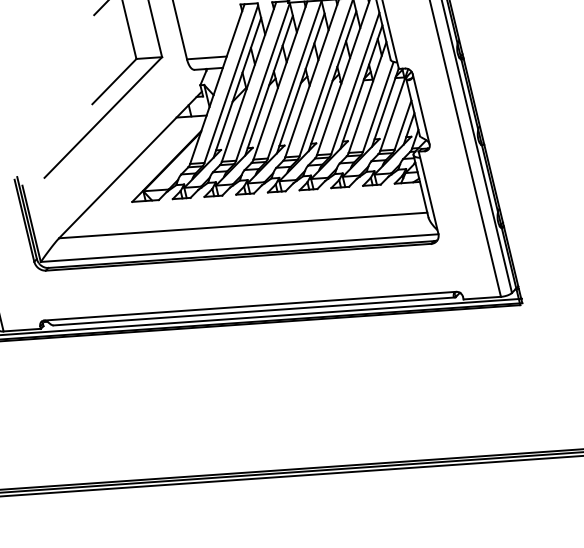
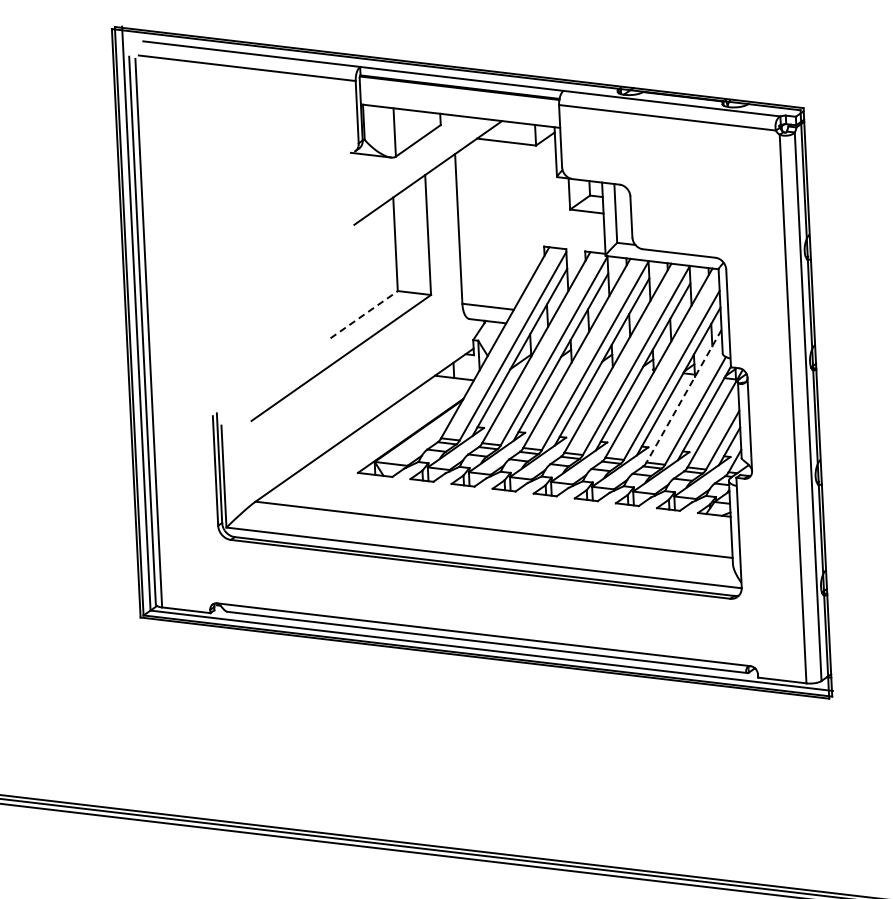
line: (114, 81) -> (364, 314), solid -> dashed
line: (367, 97) -> (683, 396), solid -> dashed

